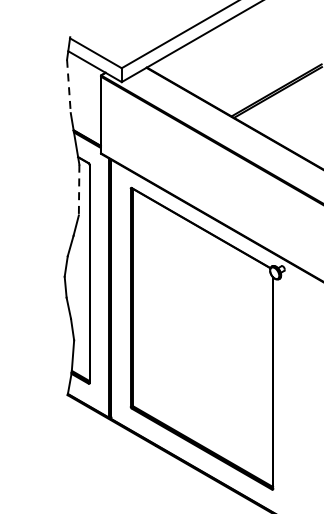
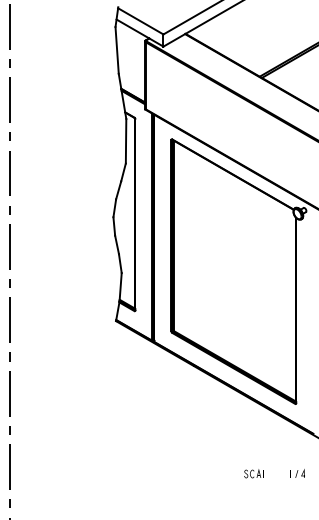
line: (69, 86) -> (117, 50), dashed -> solid
line: (79, 190) -> (126, 141), dashed -> solid

